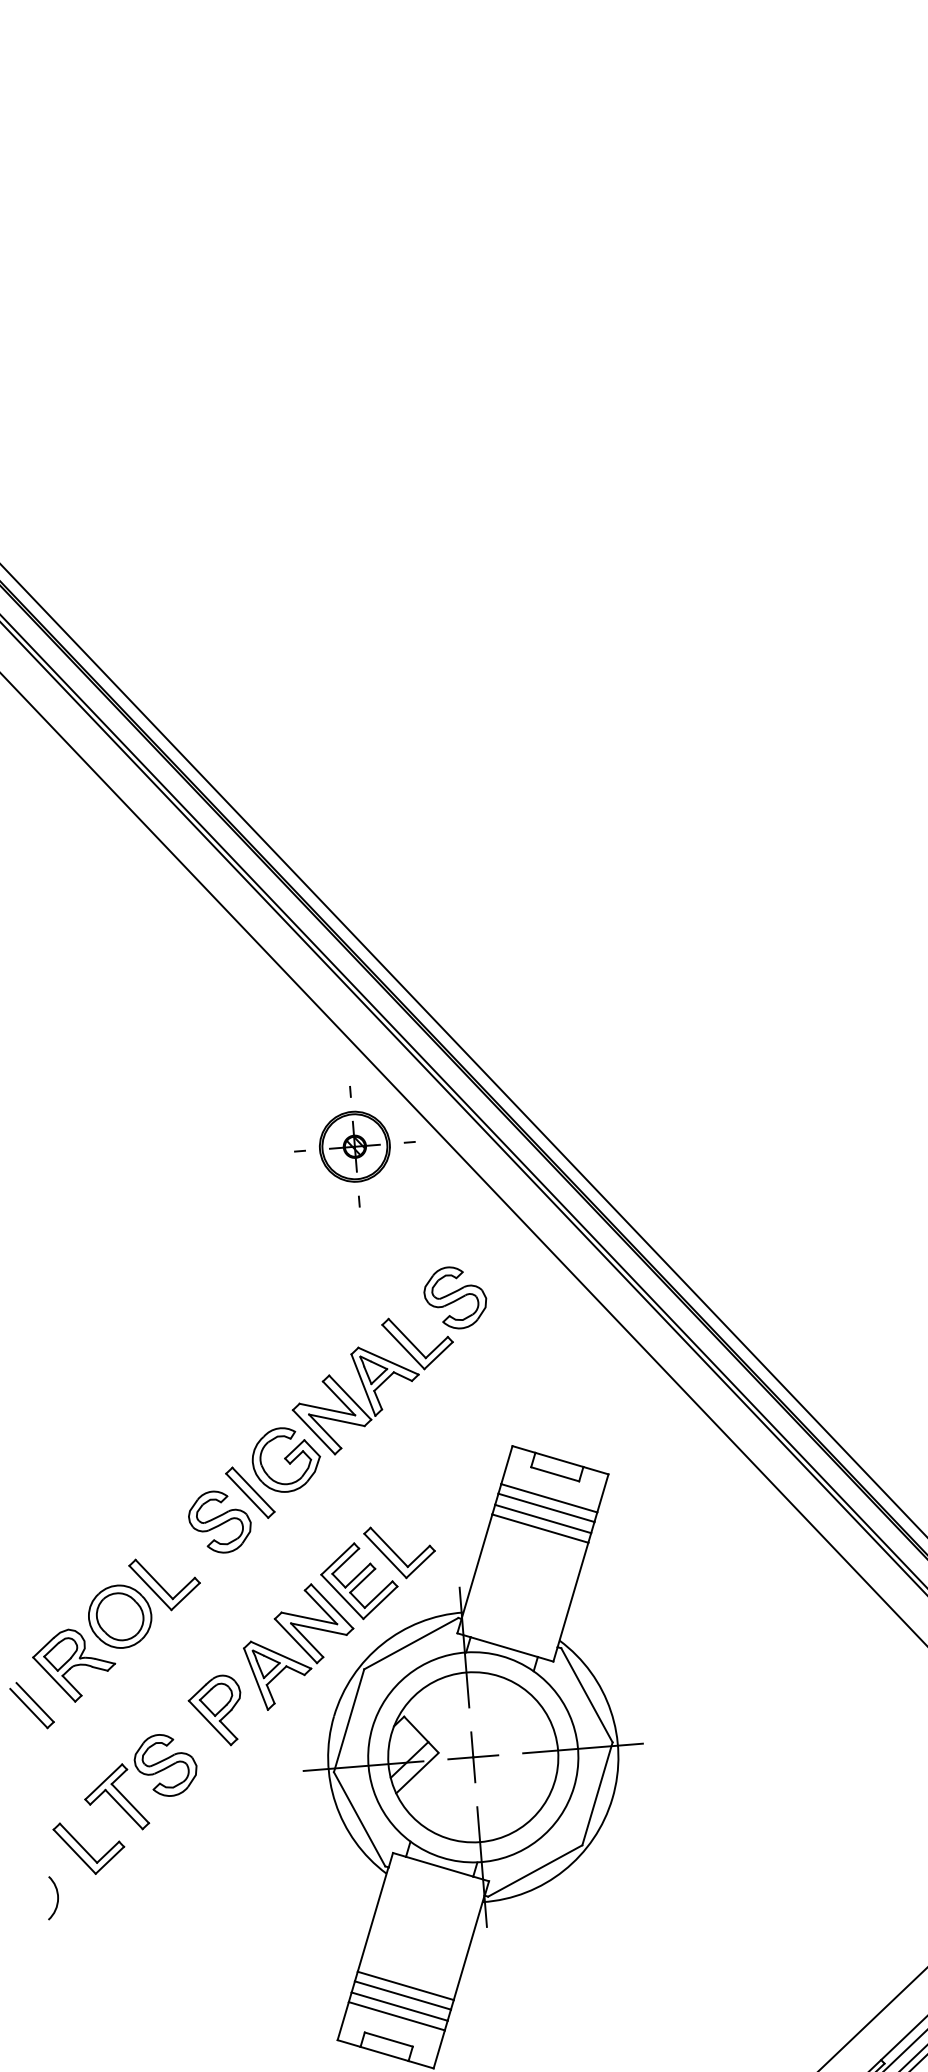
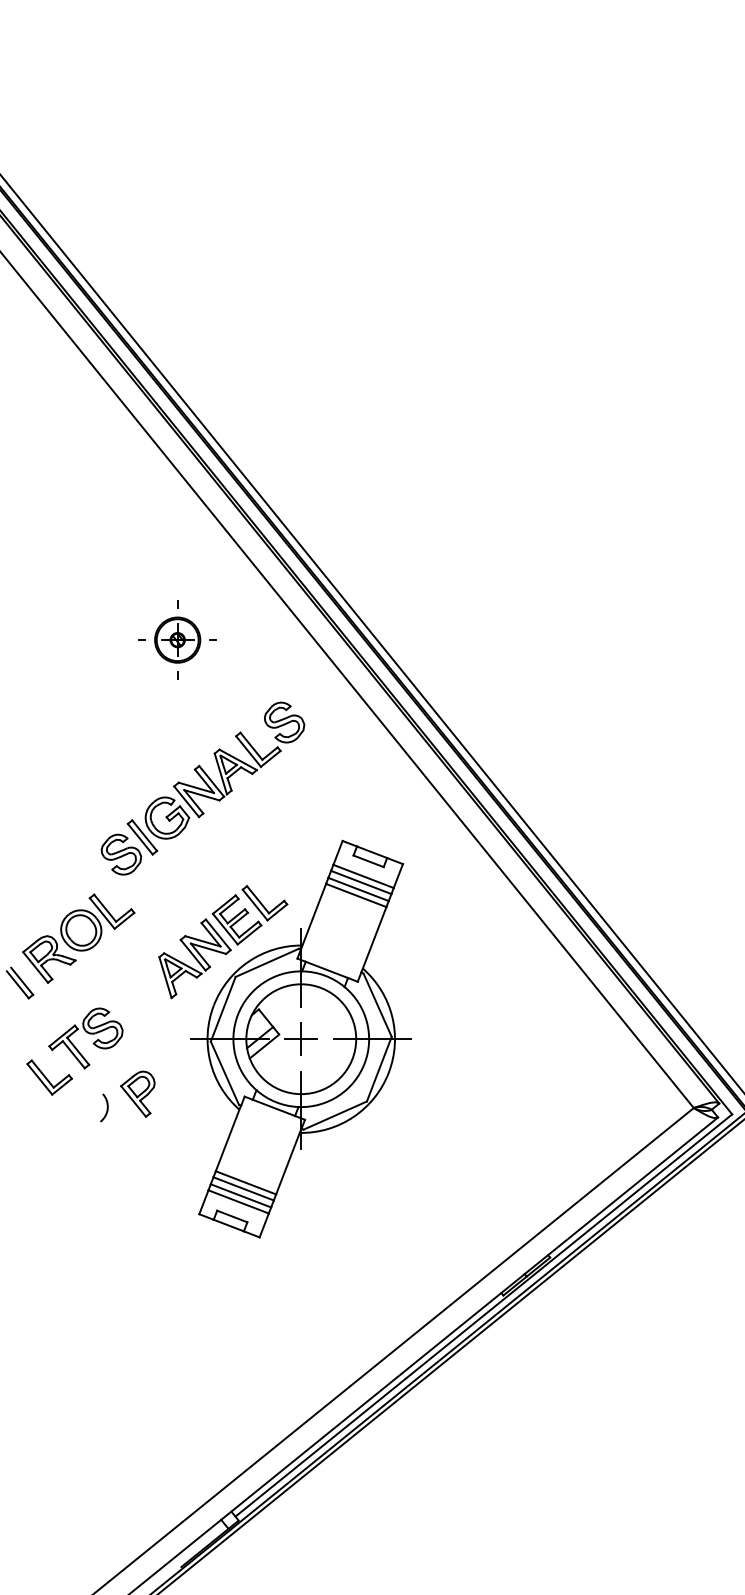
part: (354, 1145) -> (177, 639), moved
part: (336, 1409) -> (202, 788), moved
part: (215, 1710) -> (137, 1093), moved
arc: (56, 1898) -> (106, 1108), moved

